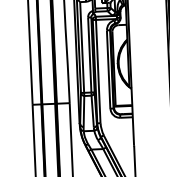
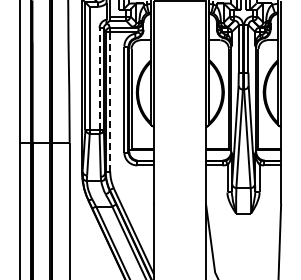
line: (89, 53) -> (99, 77), solid -> dashed
line: (98, 70) -> (110, 100), solid -> dashed

